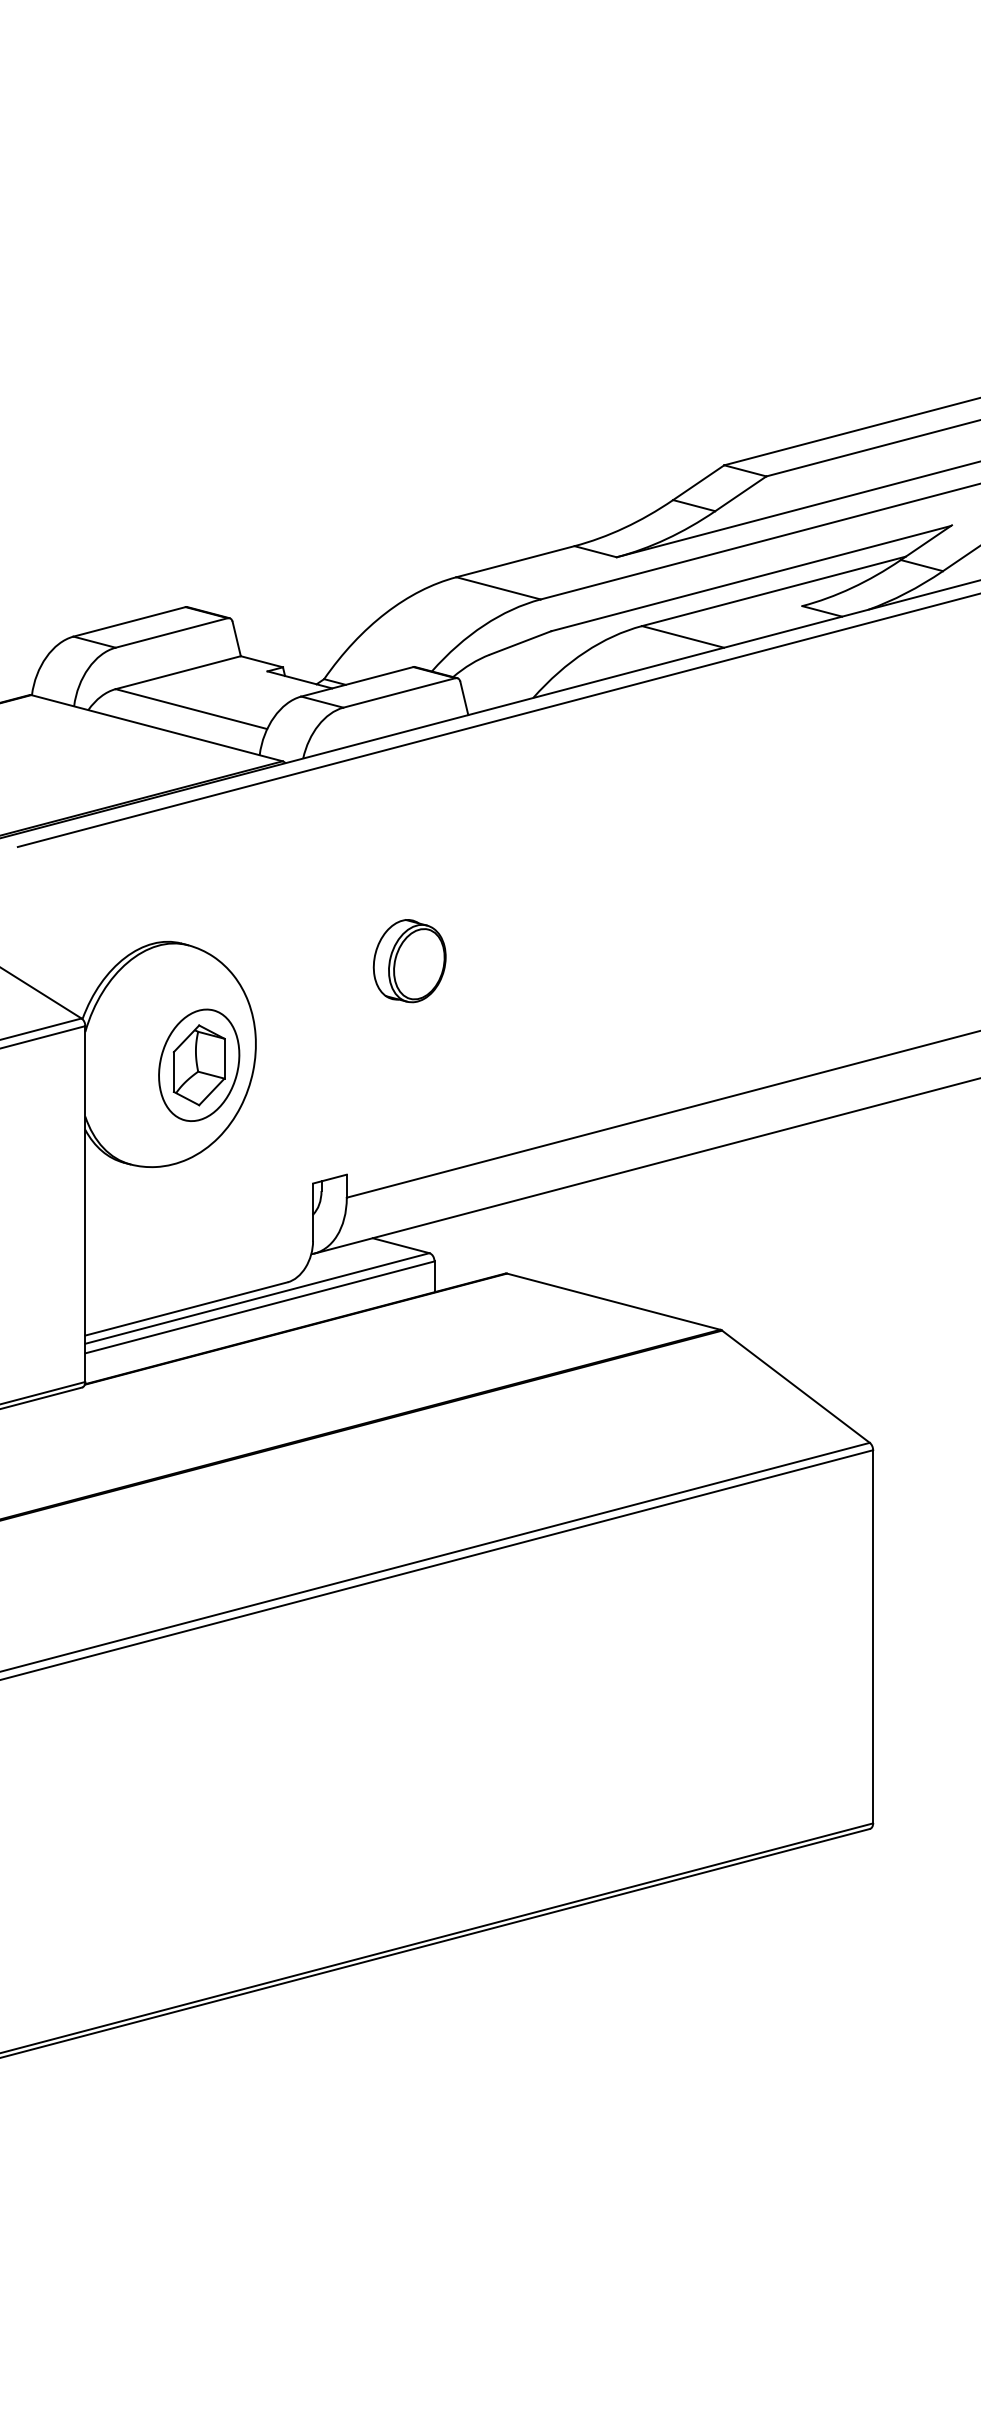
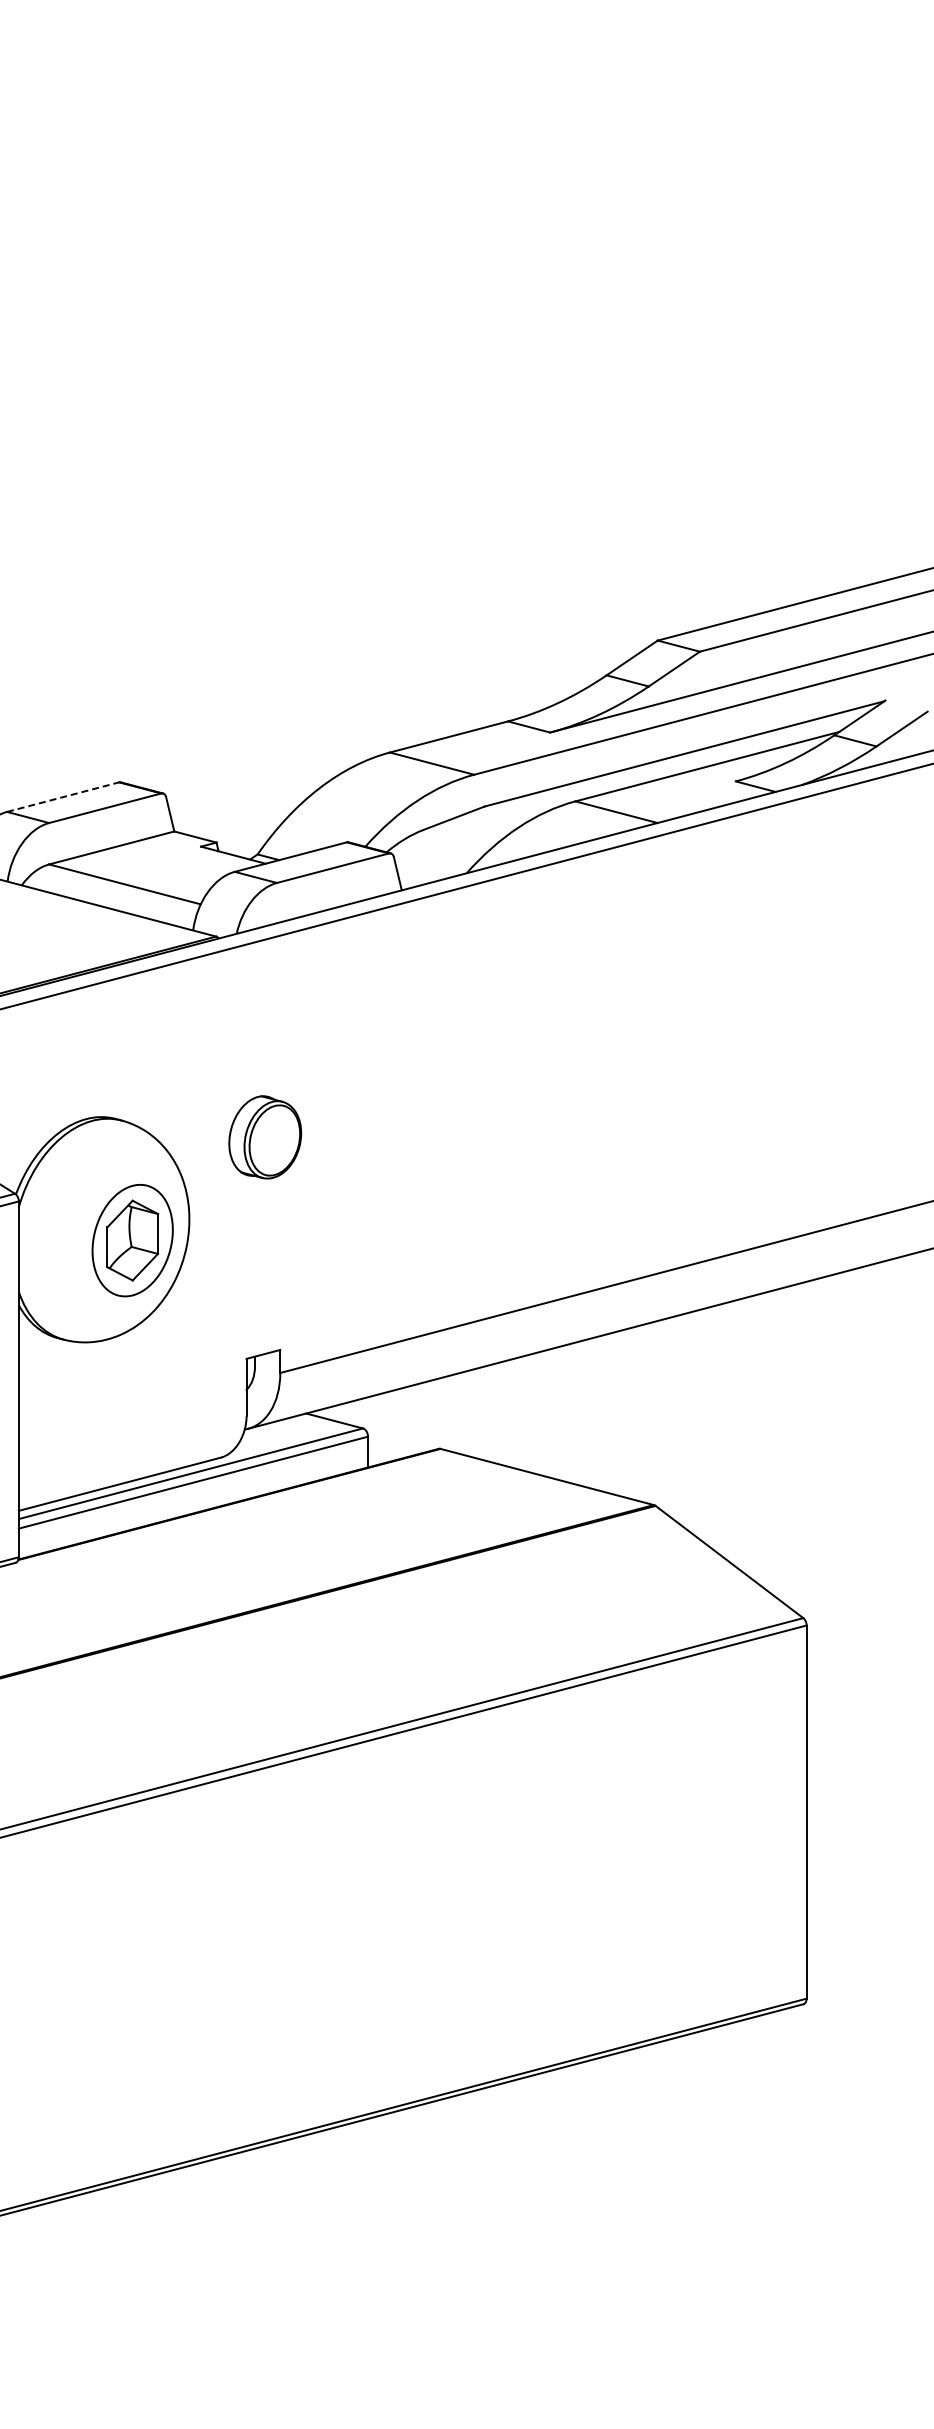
line: (129, 621) -> (63, 796), solid -> dashed
part: (409, 961) -> (265, 1137), moved

